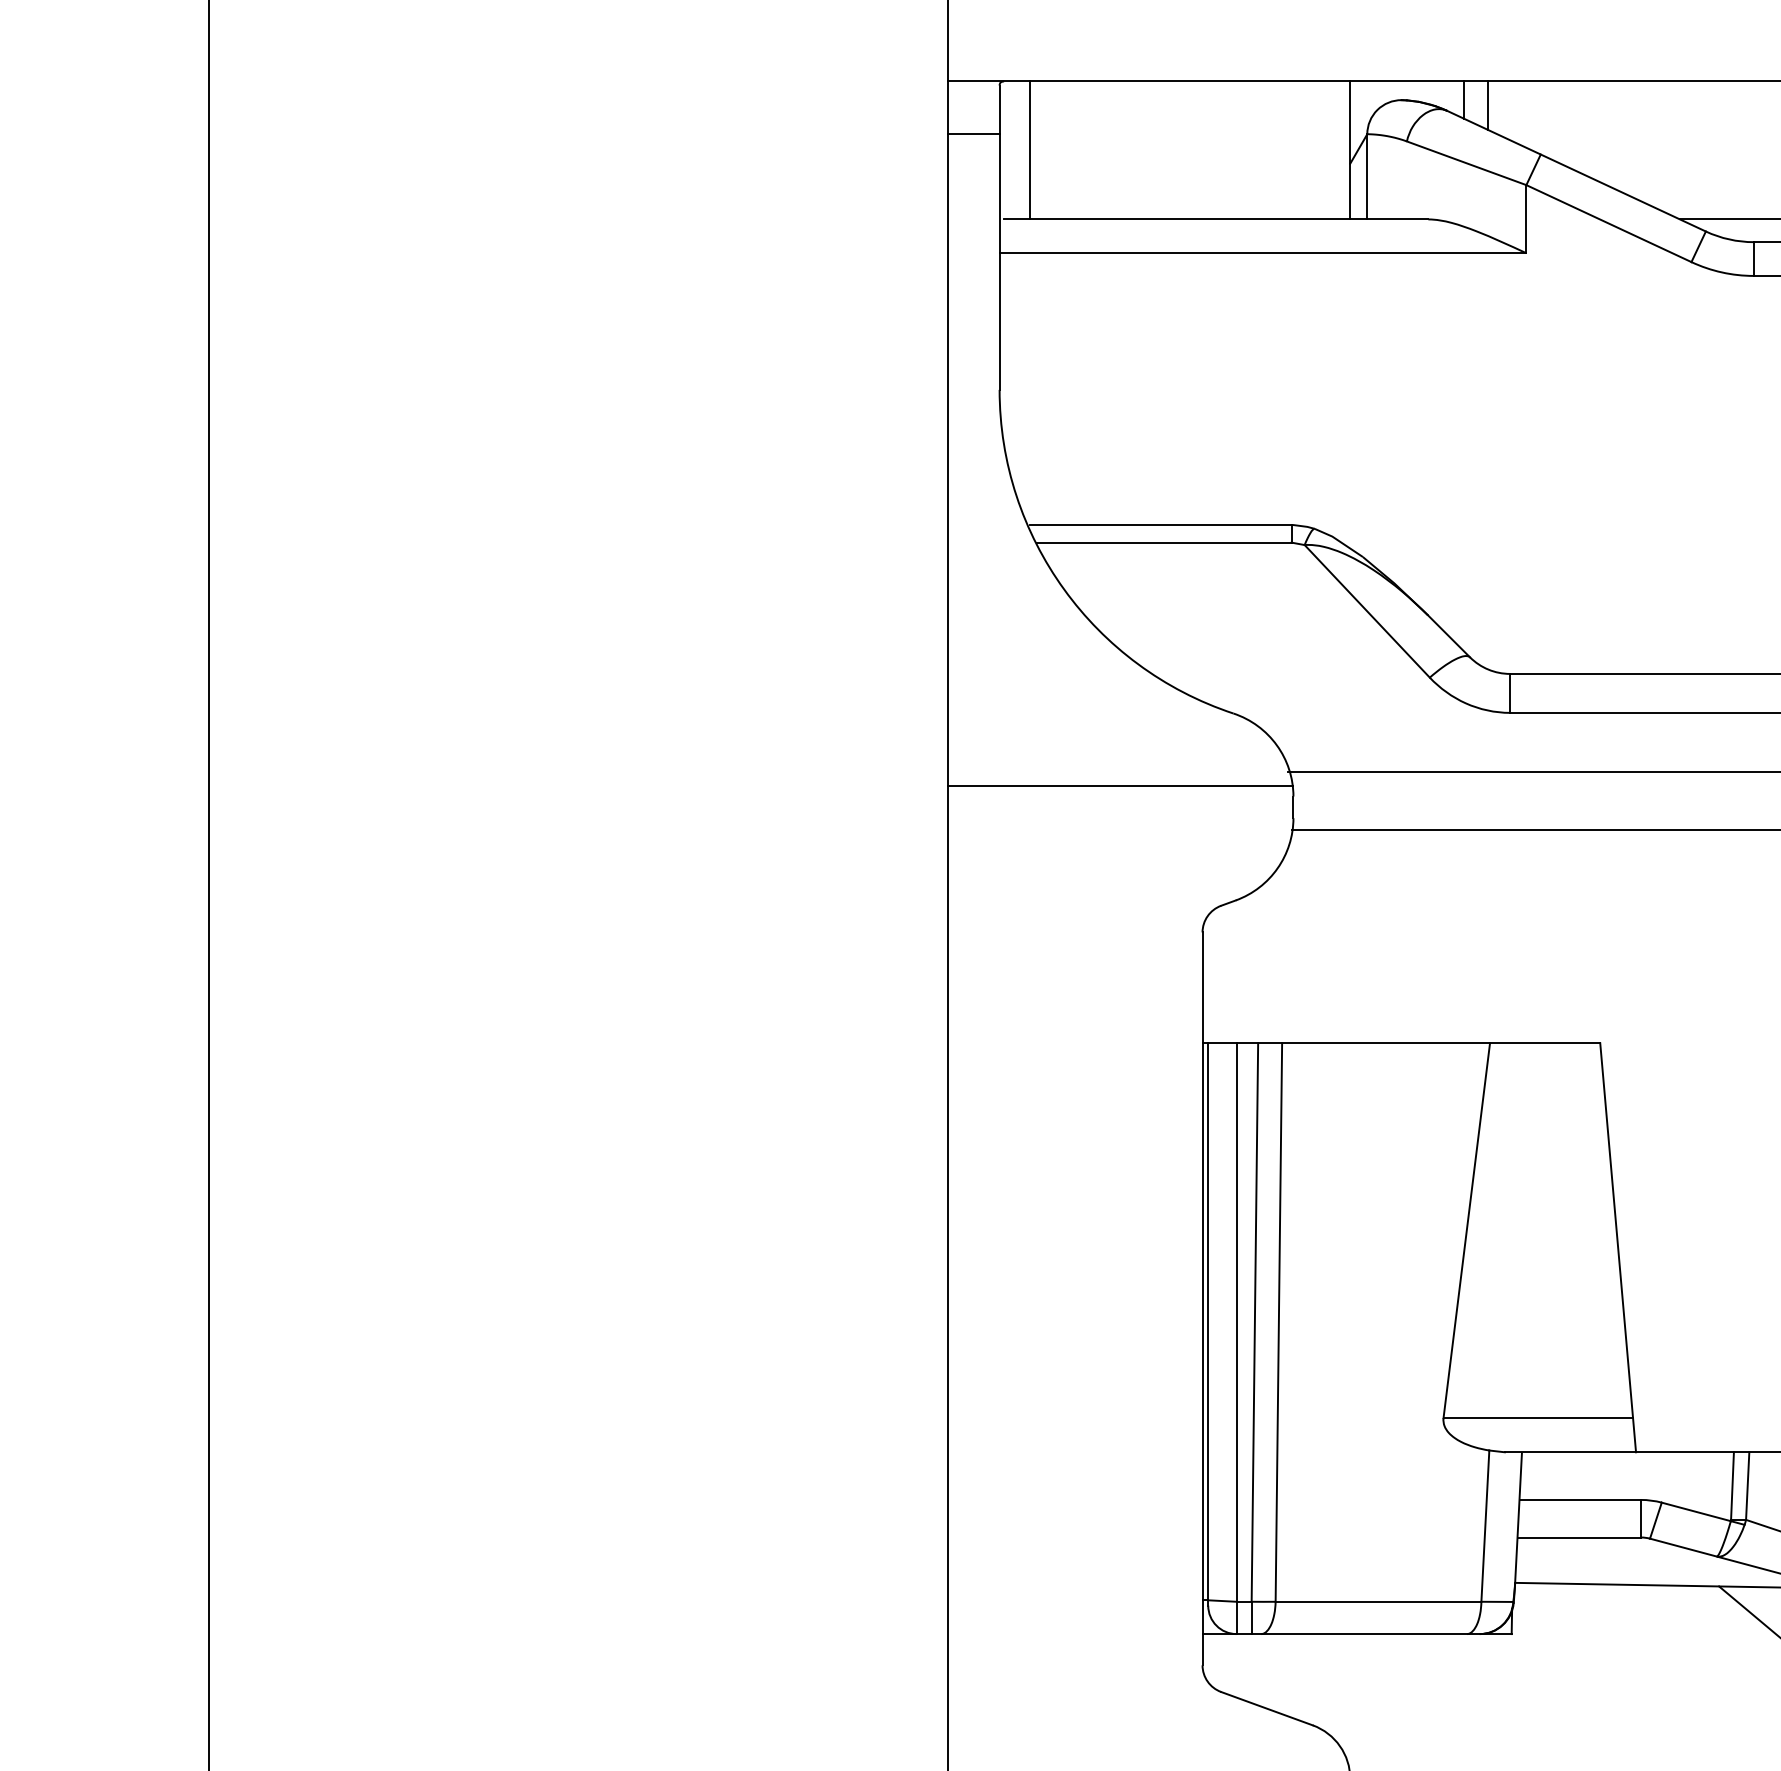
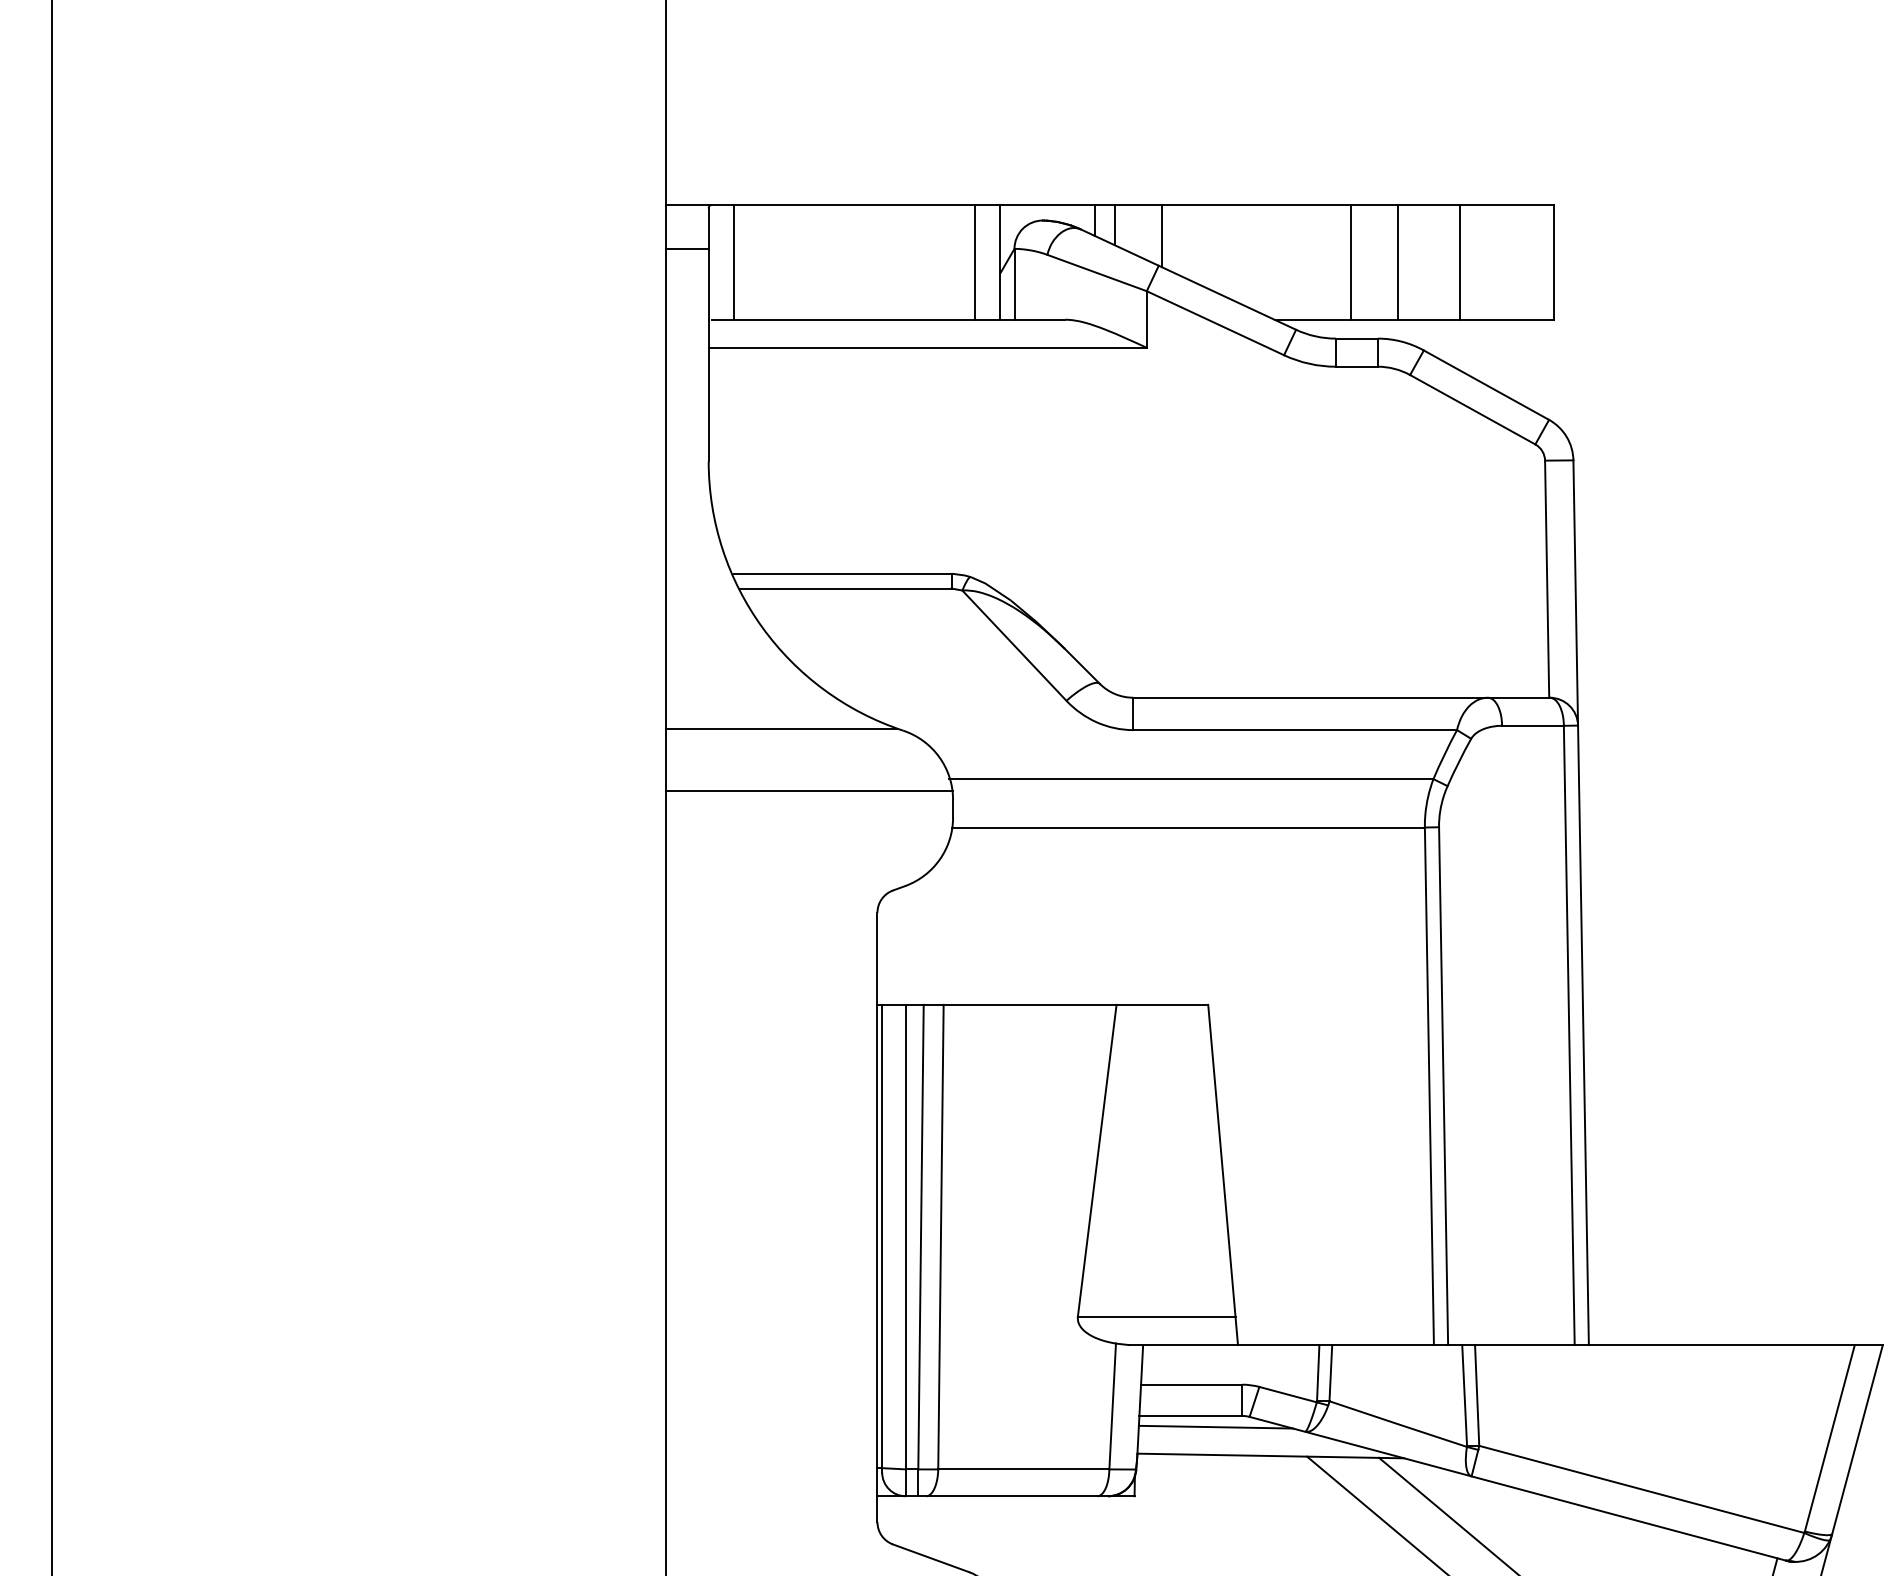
line: (1544, 118) -> (1161, 235), added
line: (1320, 150) -> (975, 262), added
line: (1771, 150) -> (1350, 262), added
line: (1087, 710) -> (781, 728), added
line: (1608, 1550) -> (1215, 1426), added

